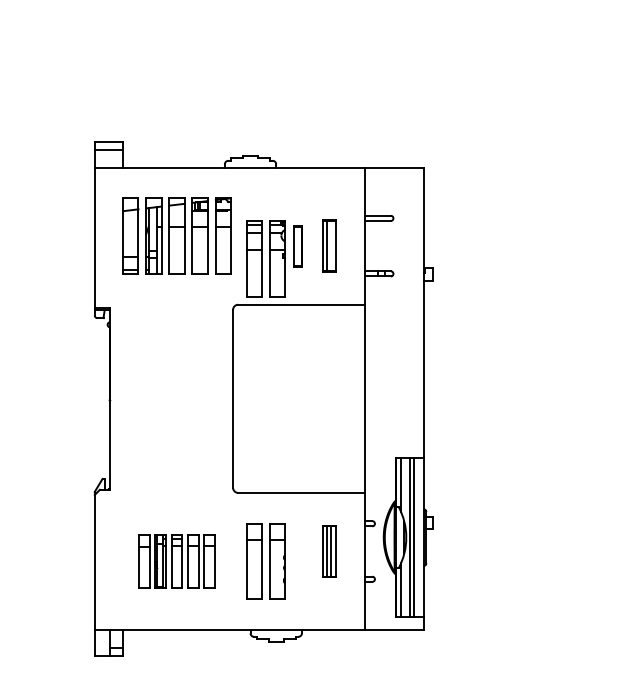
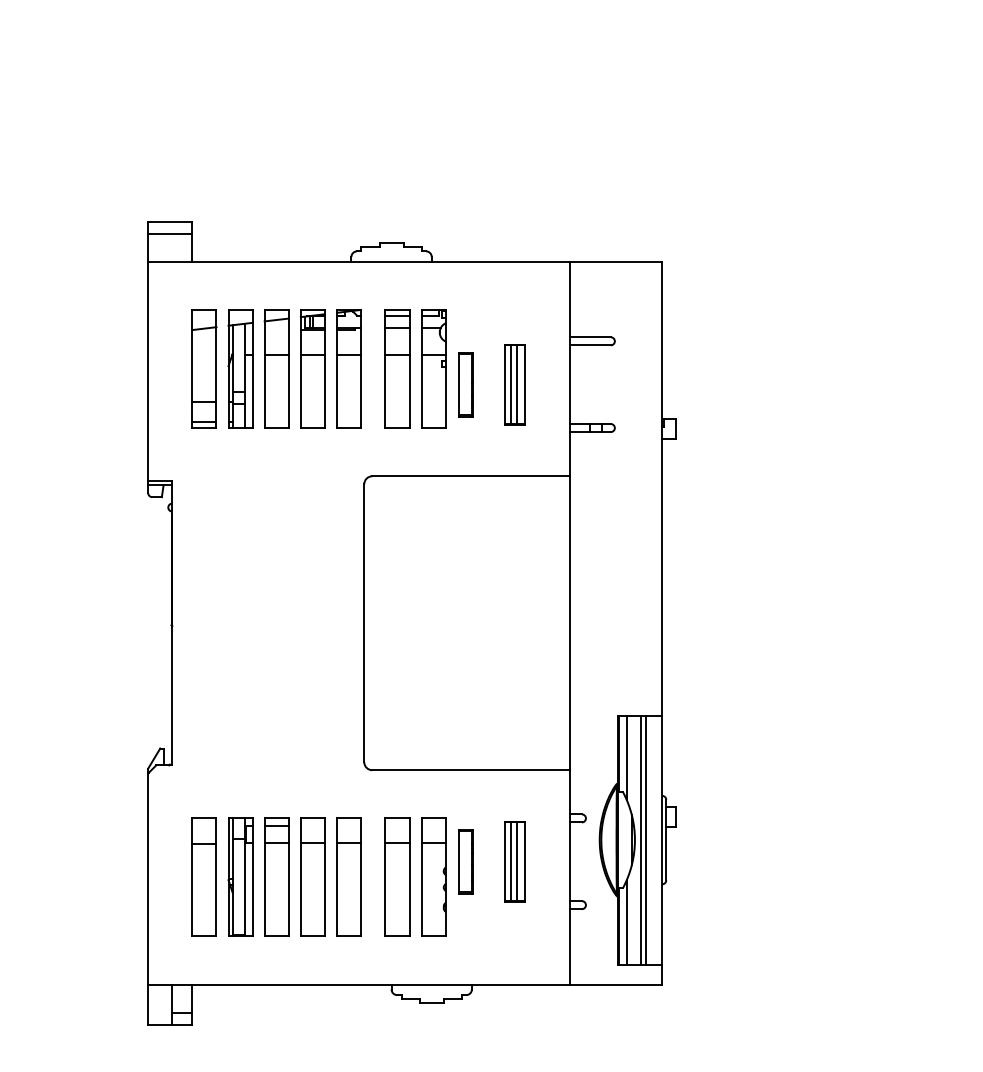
line: (330, 245) -> (516, 383), added
part: (265, 258) -> (414, 368), moved
part: (297, 551) -> (464, 861), added
part: (176, 561) -> (275, 877), size x1.43

